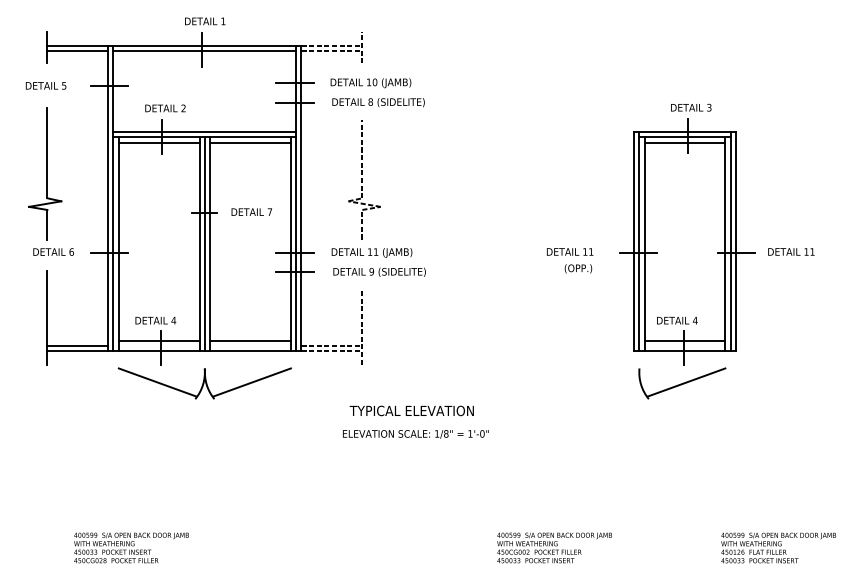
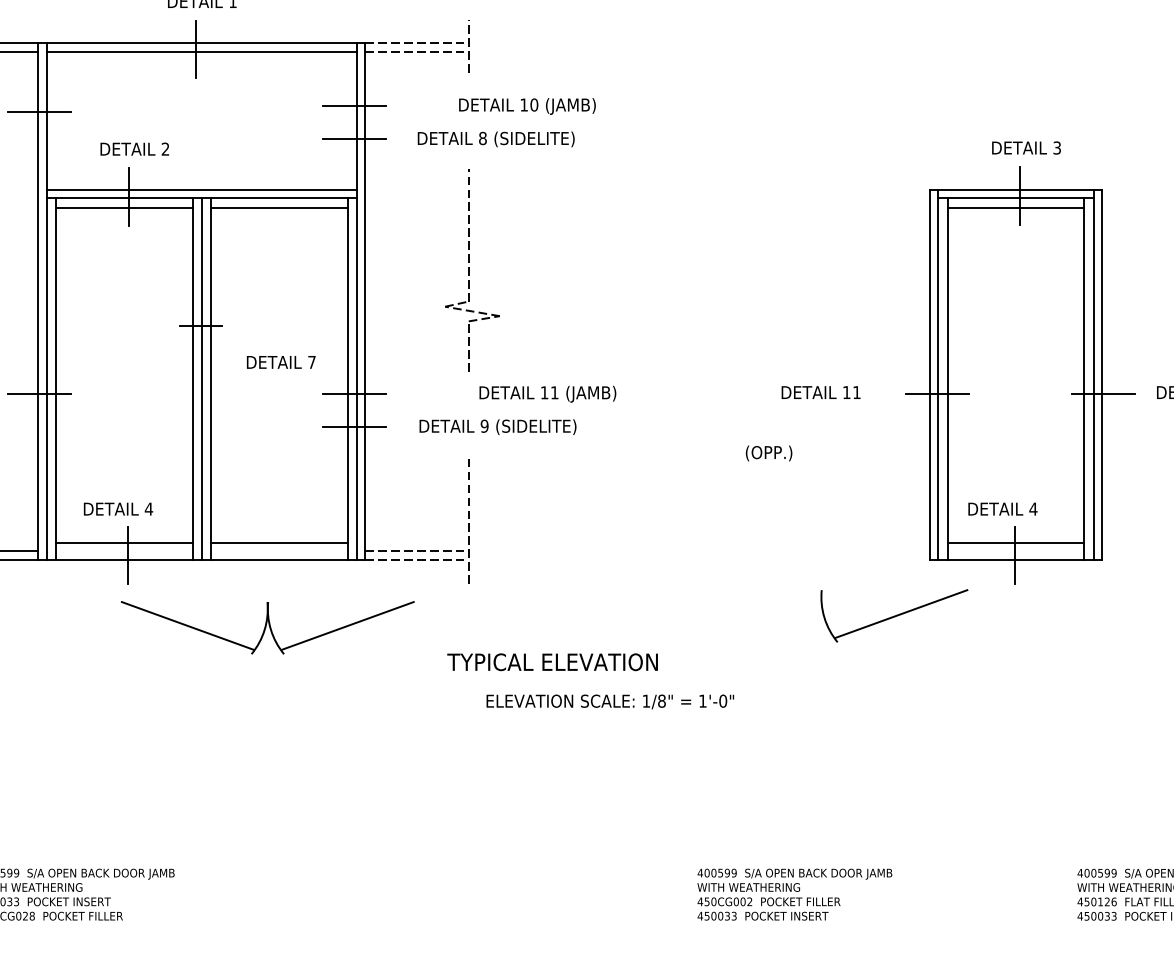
text: (370, 83) -> (526, 106), moved
text: (251, 211) -> (280, 361), moved
text: (371, 252) -> (546, 393), moved
text: (578, 268) -> (769, 452), moved
part: (204, 383) -> (267, 627), moved
part: (682, 383) -> (894, 615), moved
text: (415, 434) -> (609, 702), moved

